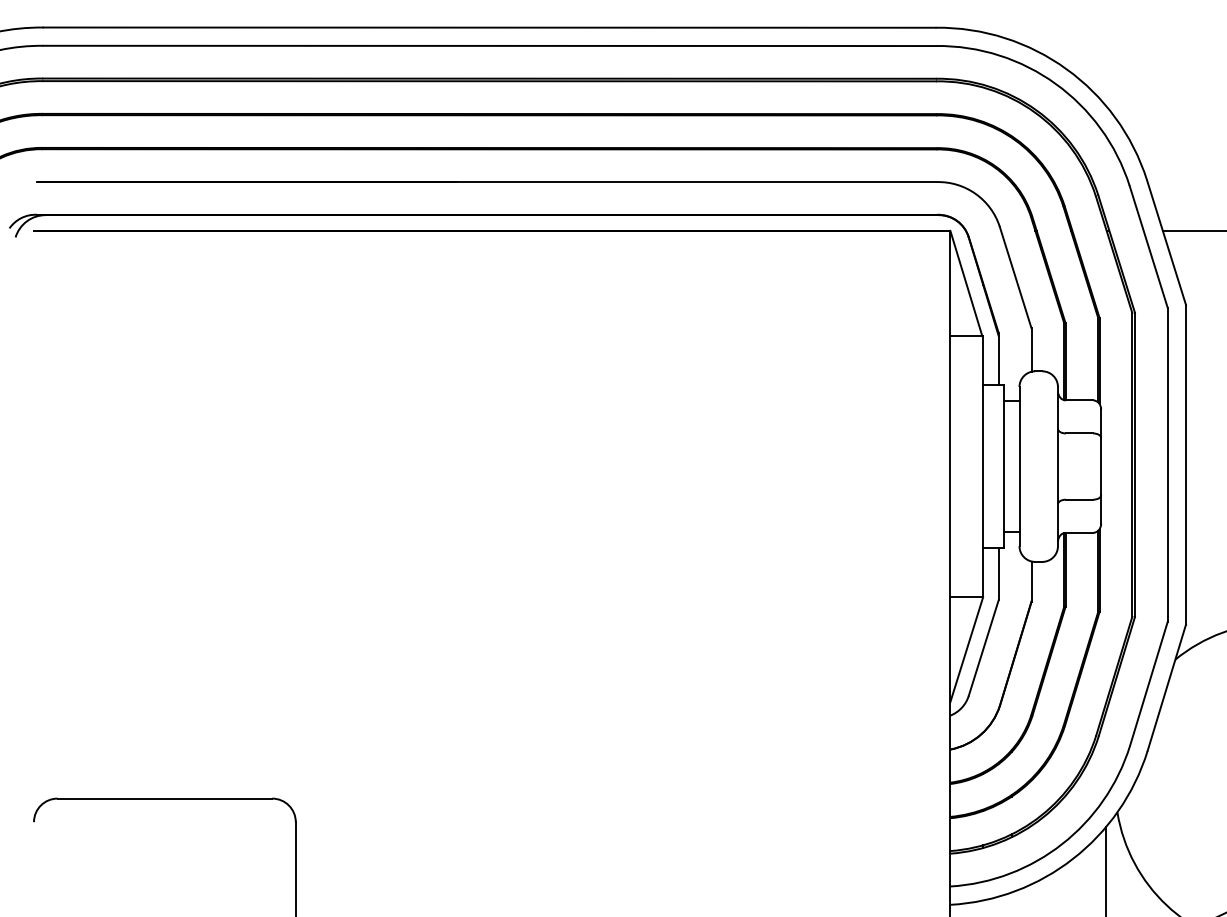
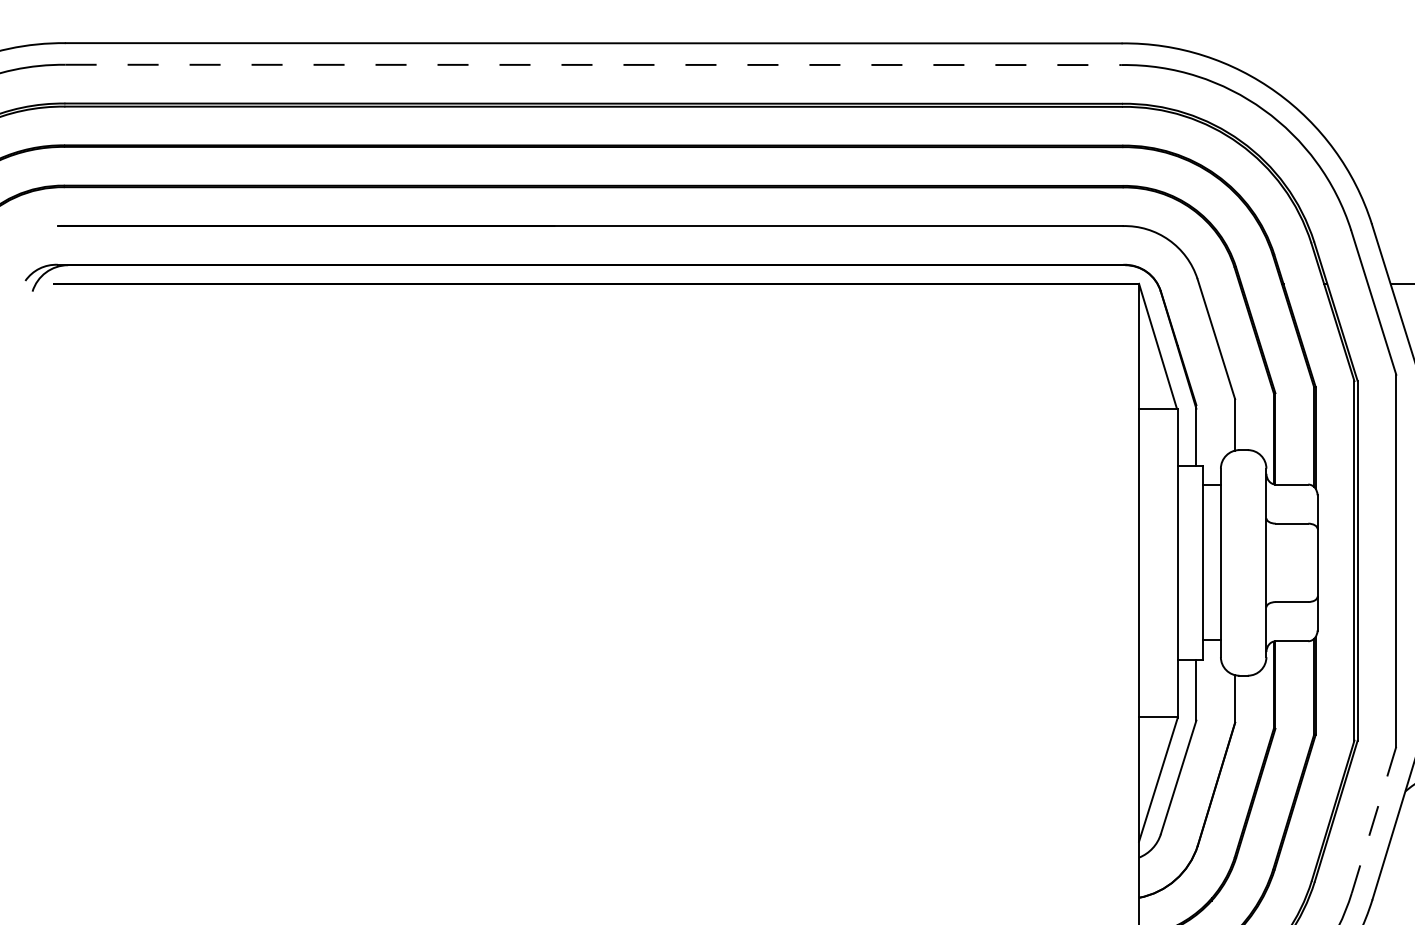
line: (490, 45) -> (594, 64), solid -> dashed
line: (1148, 683) -> (1373, 819), solid -> dashed

